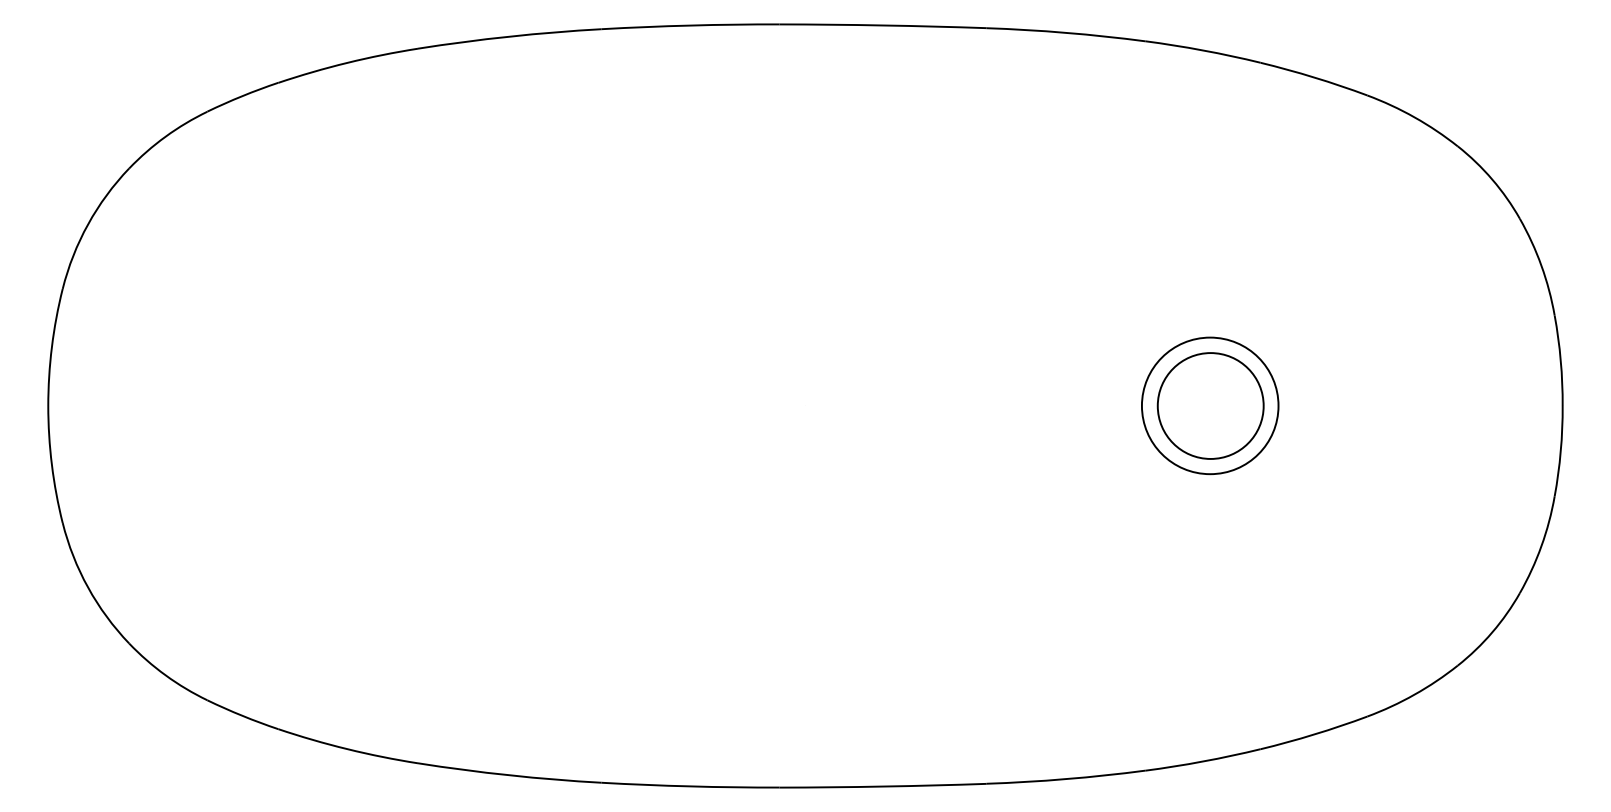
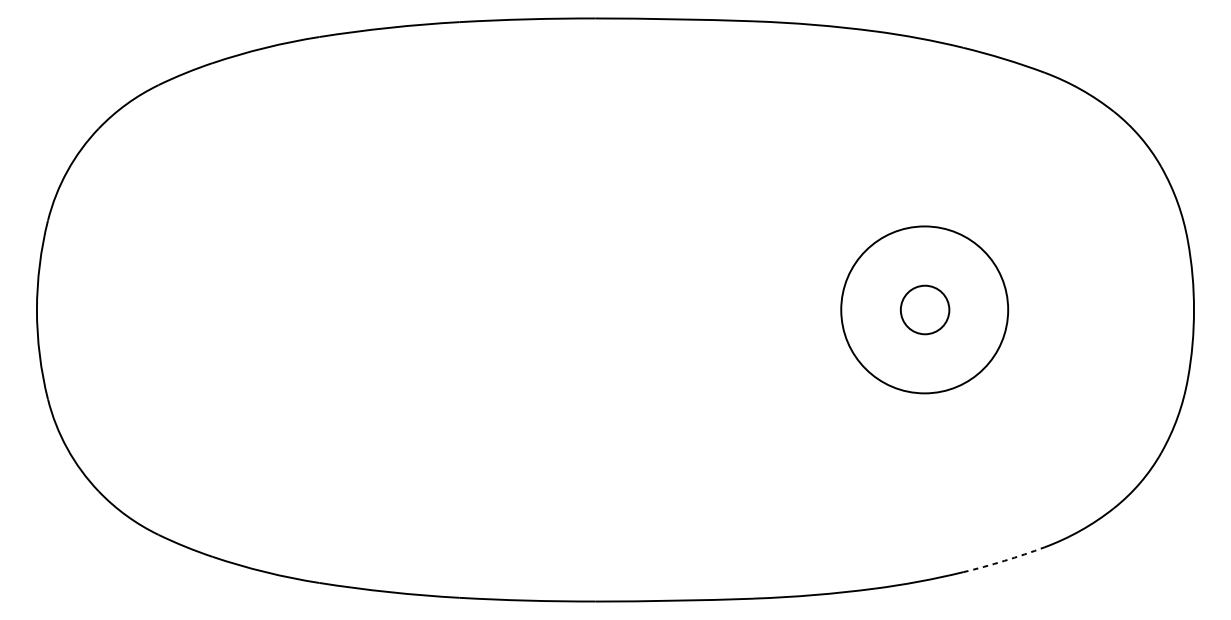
circle: (1209, 405) -> (924, 309), size x1.6
circle: (1210, 405) -> (924, 309), size x0.6
arc: (1314, 734) -> (1004, 560), solid -> dashed

